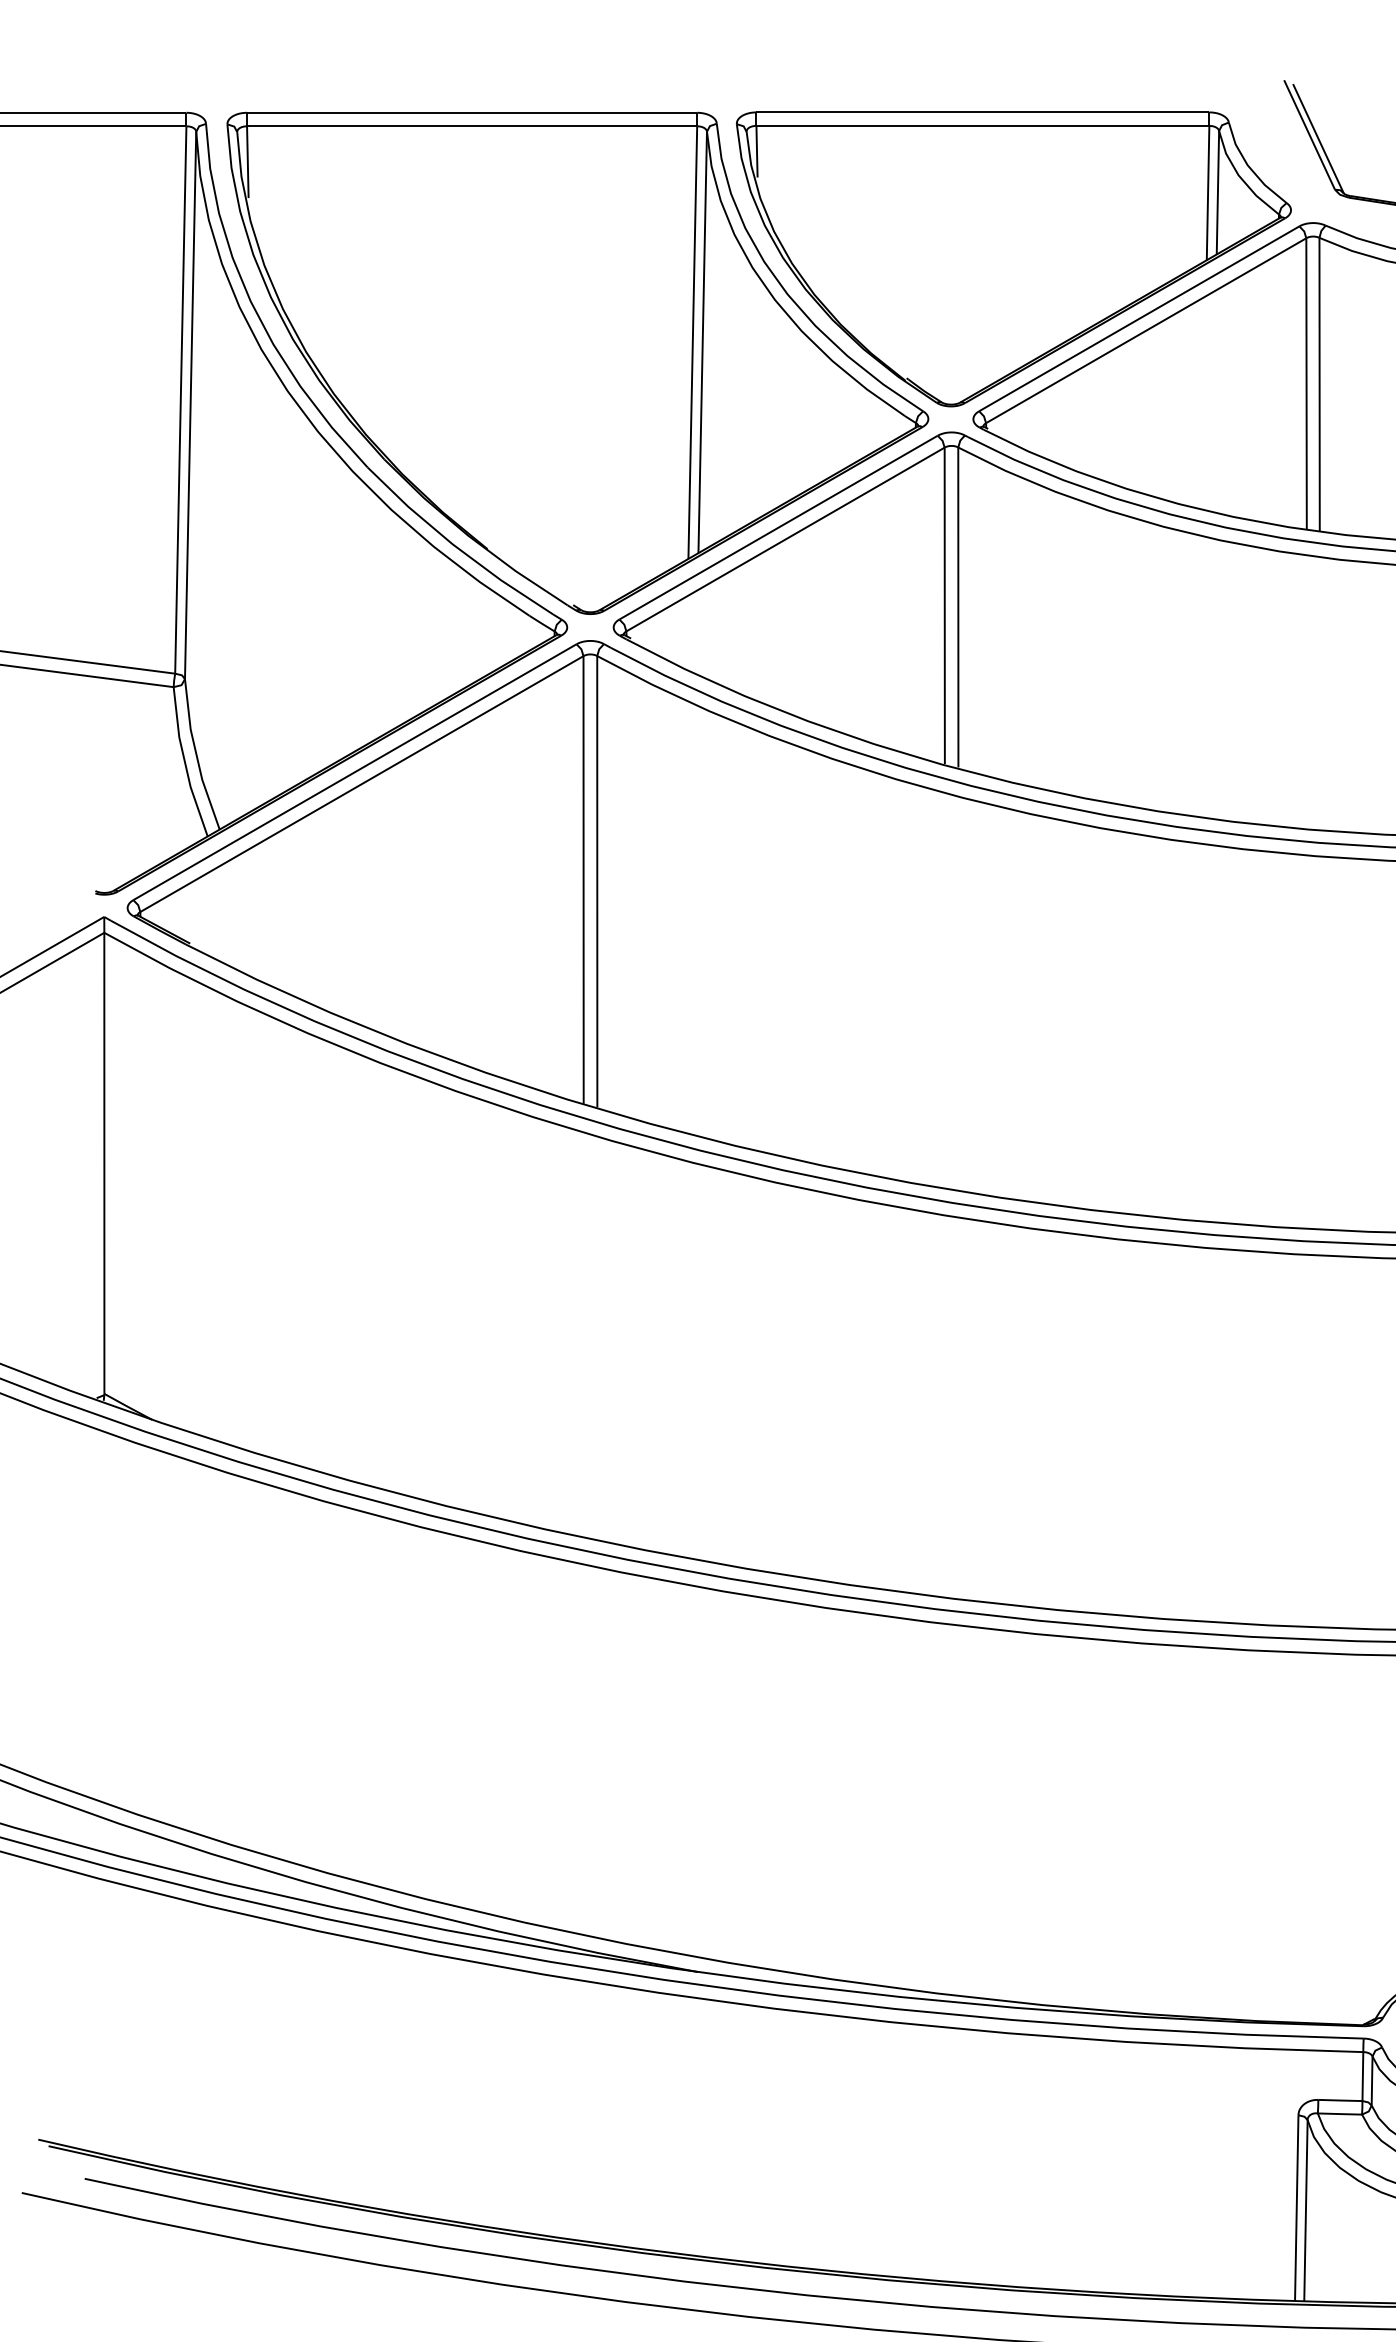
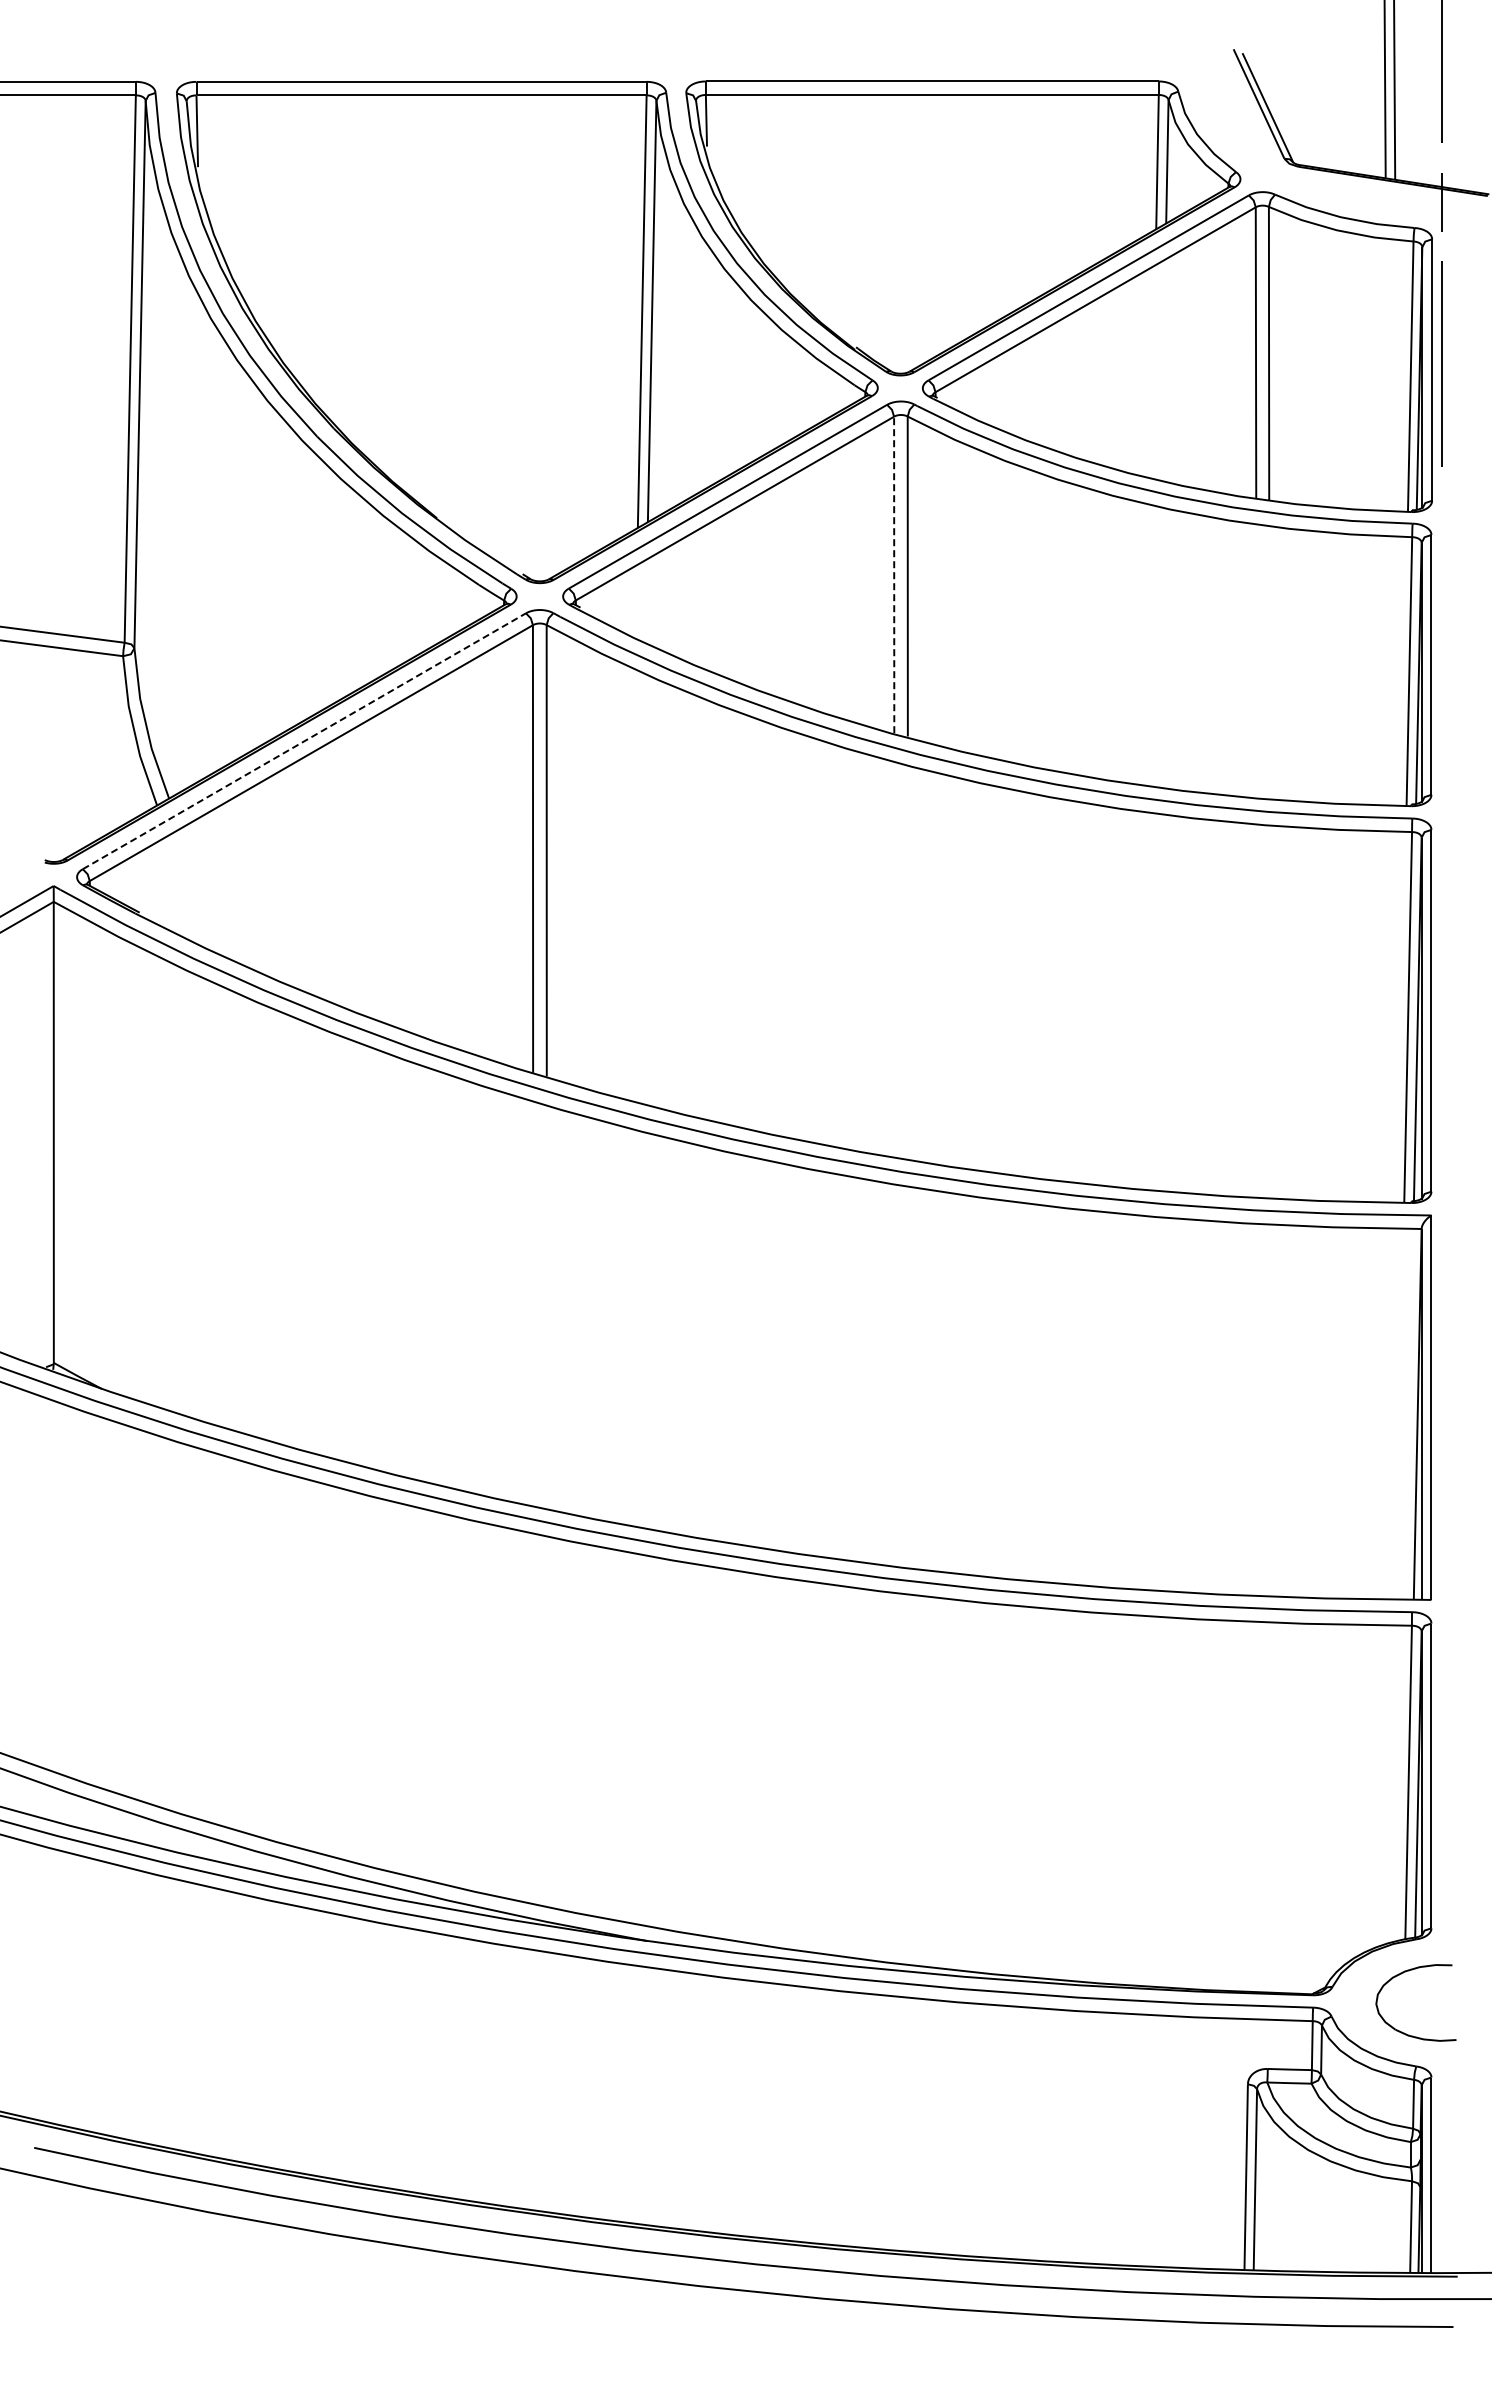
line: (945, 605) -> (894, 574), solid -> dashed
line: (355, 772) -> (304, 741), solid -> dashed

